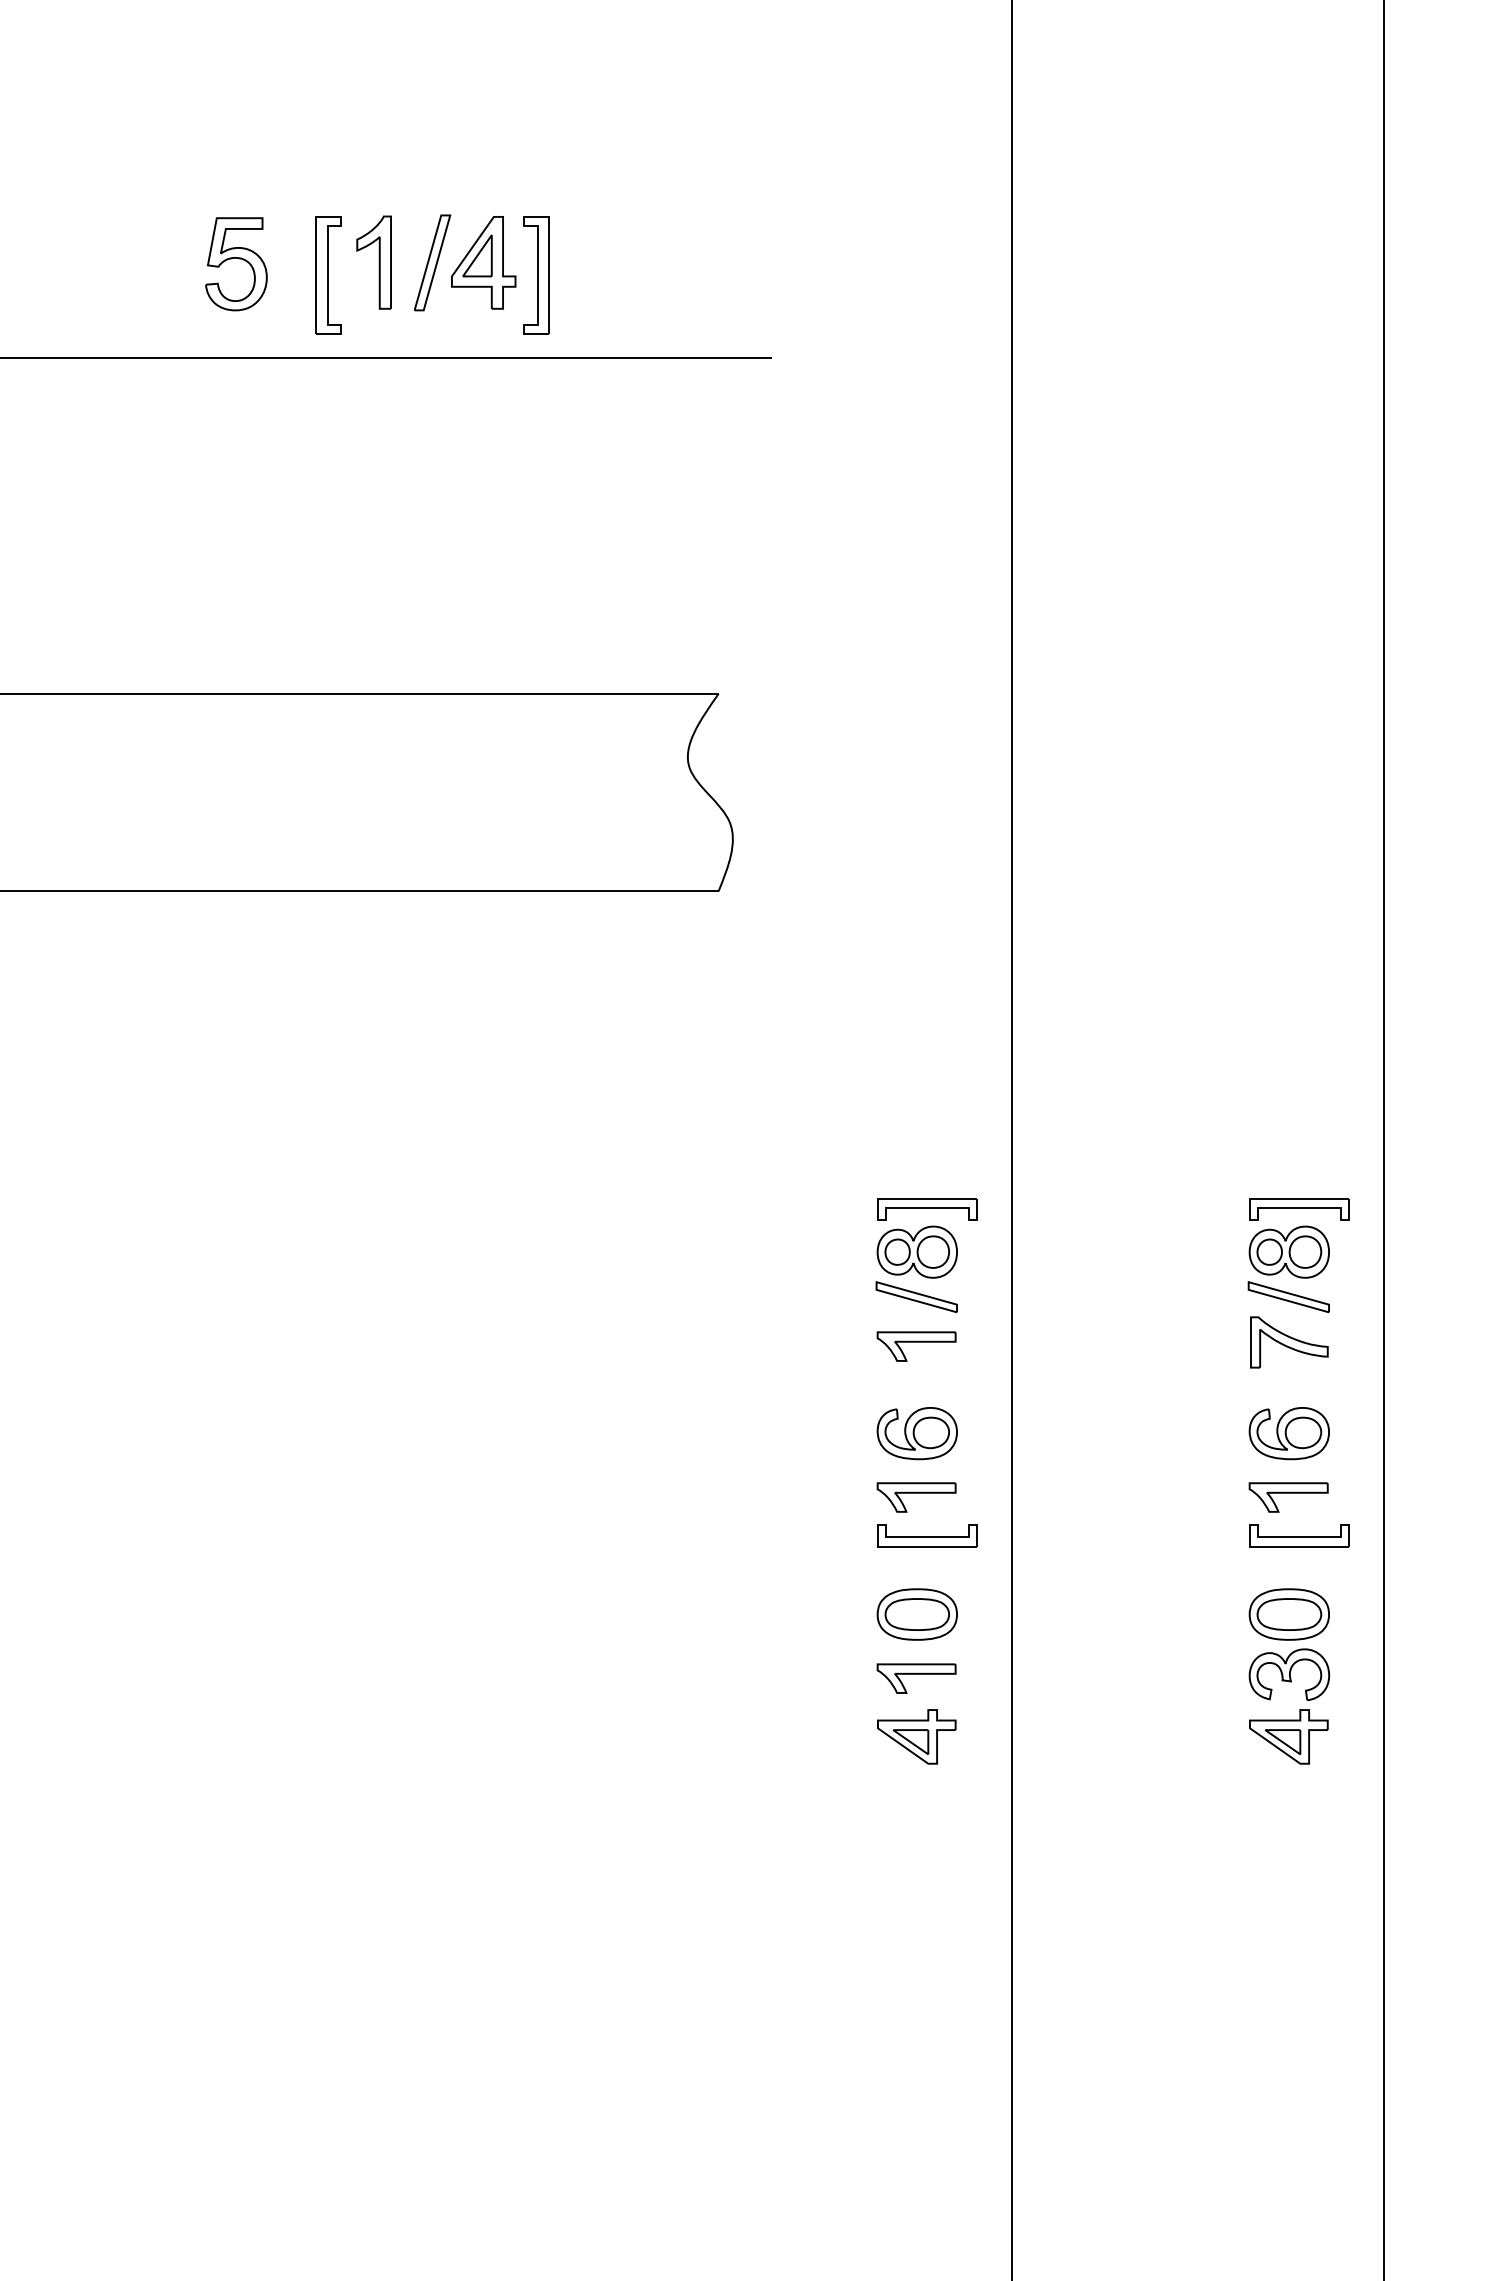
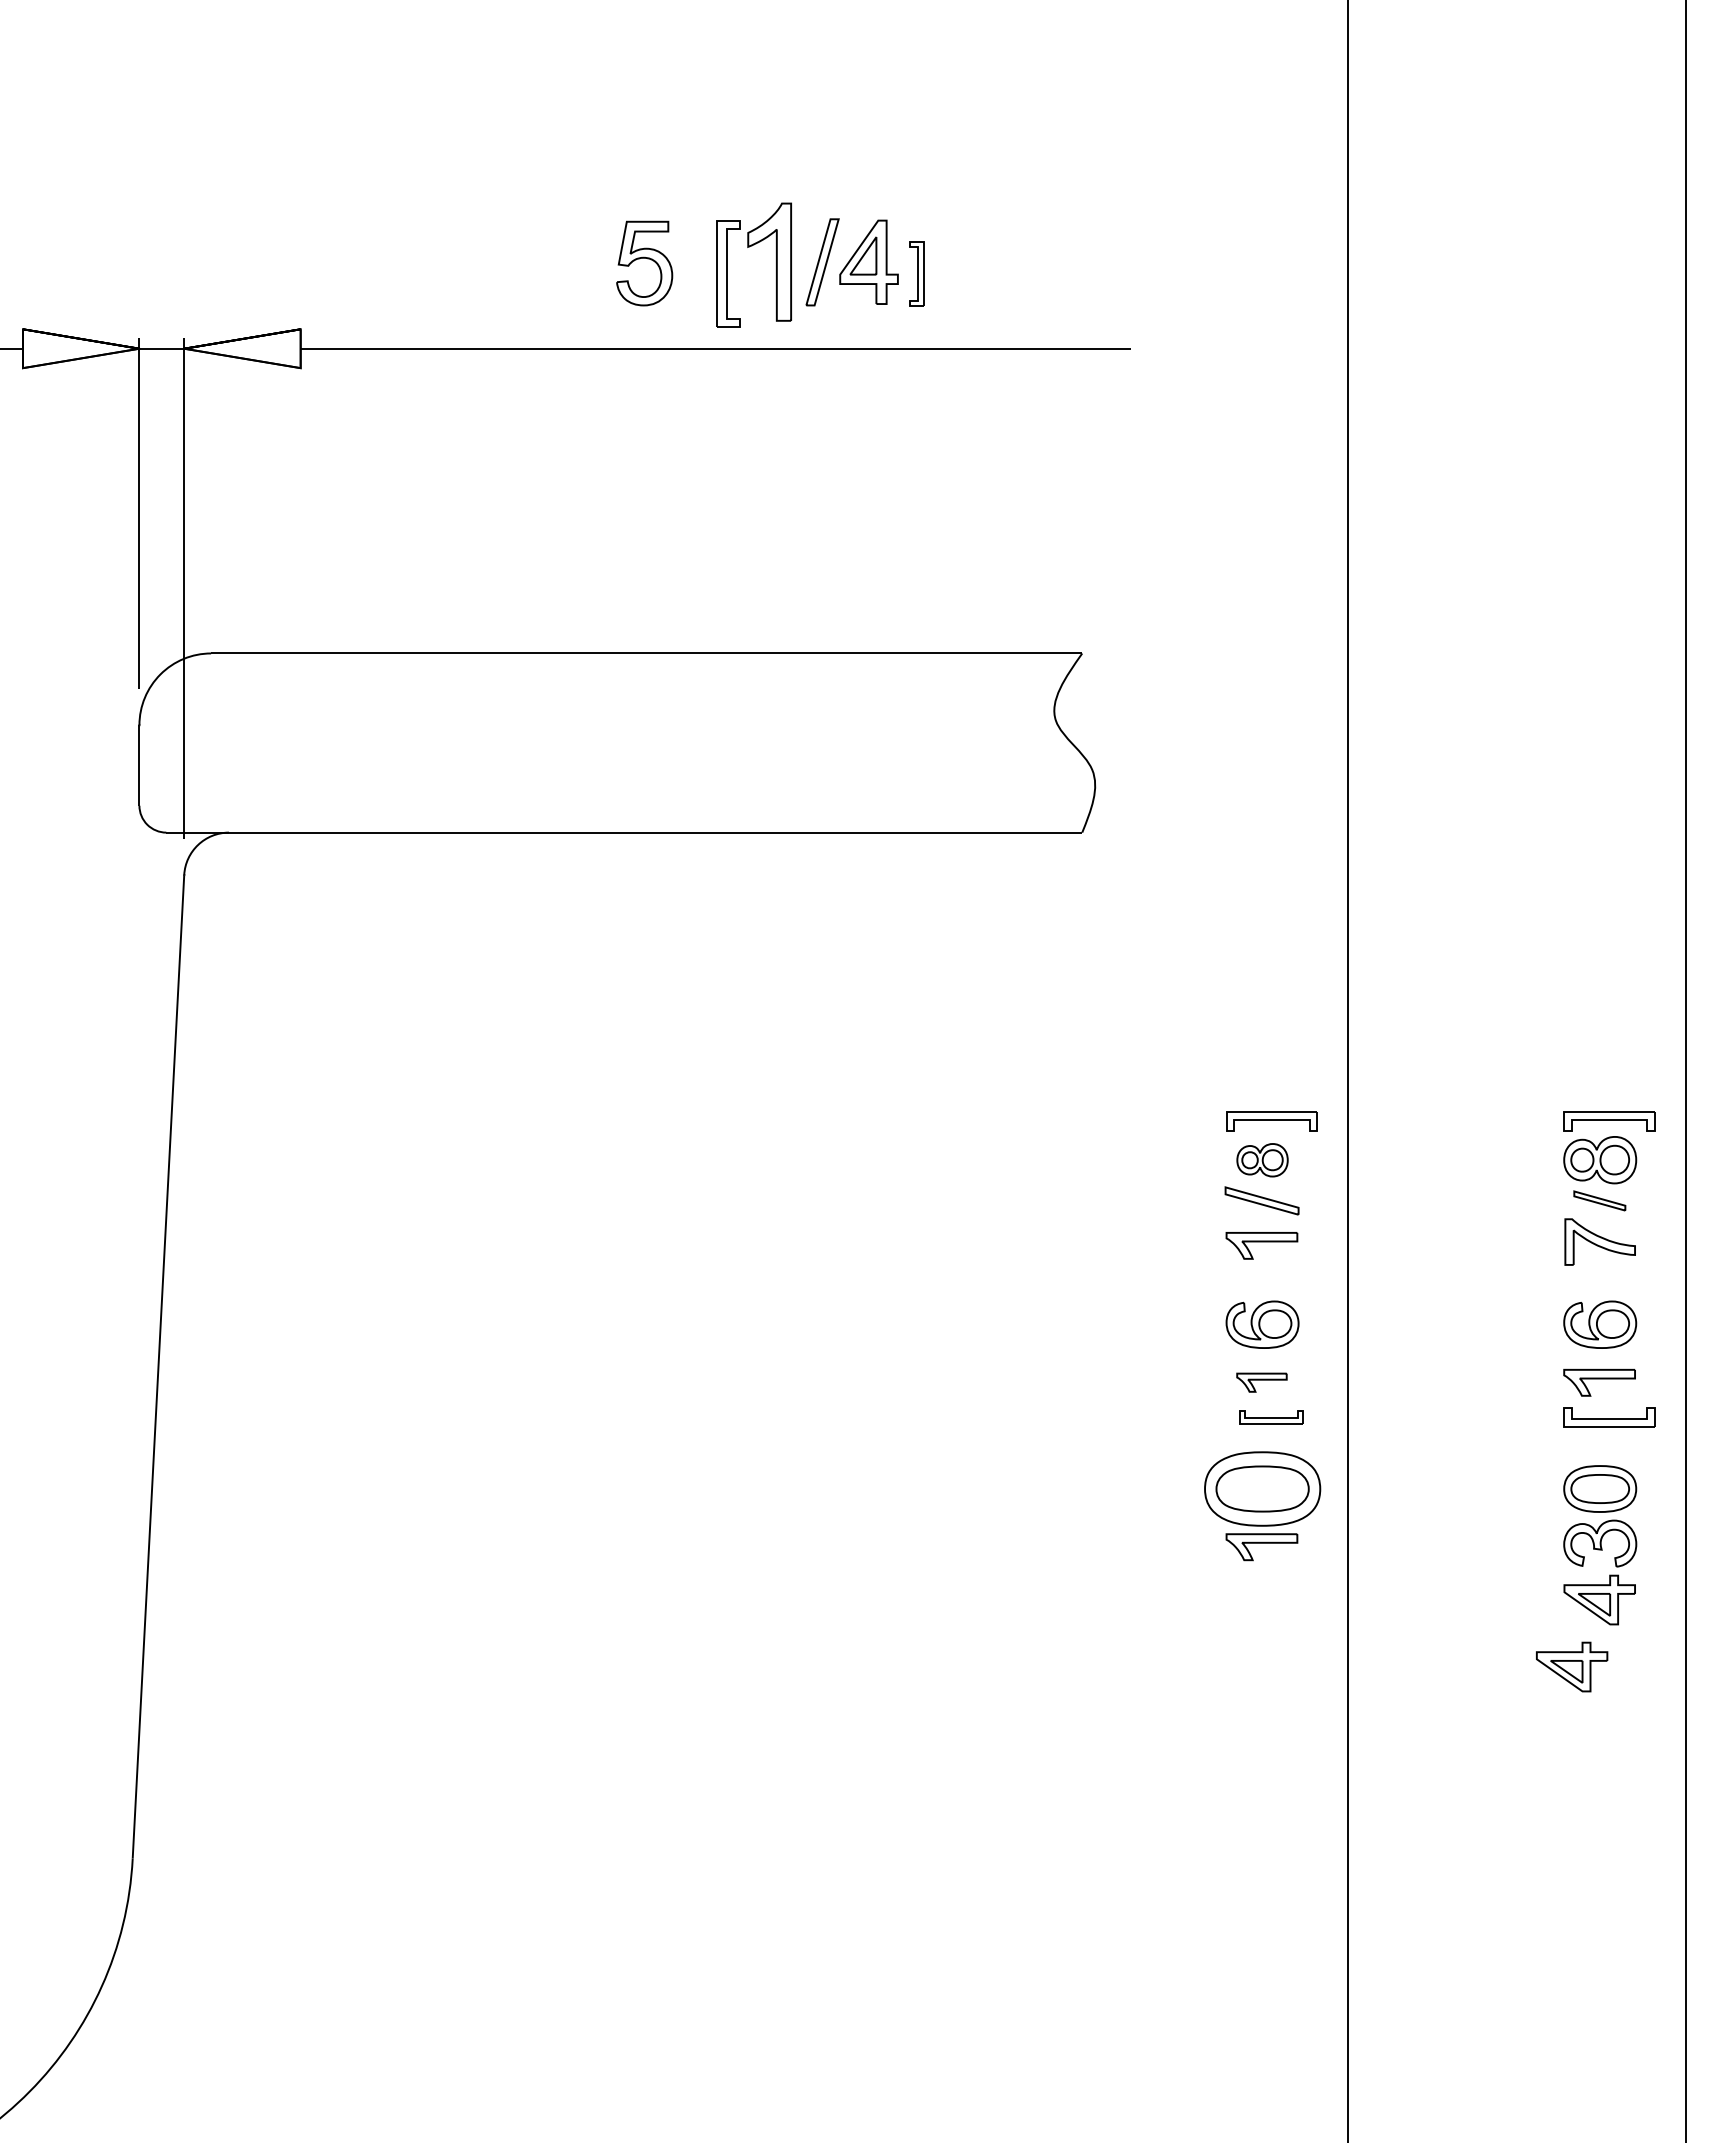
part: (374, 261) -> (769, 261), size x1.4
part: (535, 275) -> (916, 273), size x0.6
part: (917, 1252) -> (1262, 1160), size x0.7
part: (1288, 1296) -> (1599, 1200), size x0.7
part: (916, 1497) -> (1261, 1382), size x0.7
part: (927, 1535) -> (1271, 1417), size x0.7
part: (917, 1613) -> (1262, 1488), size x1.6
part: (917, 1736) -> (1572, 1666), moved

